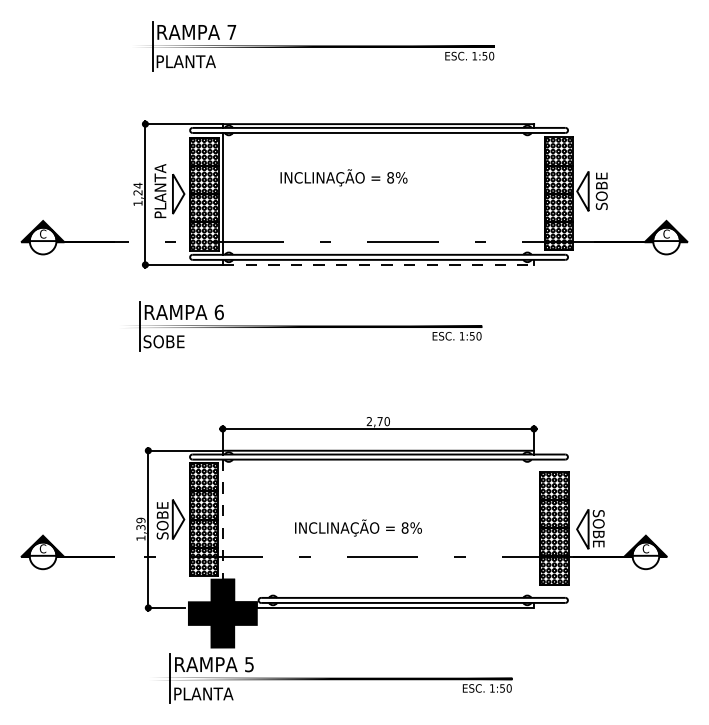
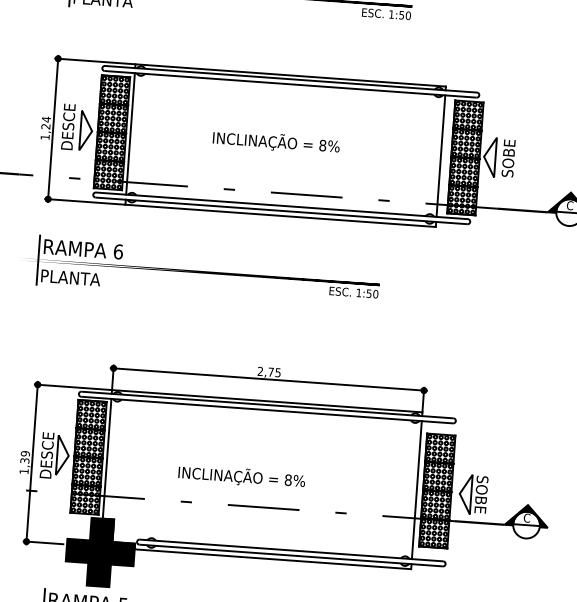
text: (343, 177) -> (275, 141), moved
text: (160, 191) -> (68, 127), PLANTA -> DESCE
line: (534, 193) -> (441, 155), added
line: (378, 264) -> (280, 215), dashed -> solid
text: (173, 341) -> (70, 277), SOBE -> PLANTA
text: (386, 421) -> (277, 372), 2,70 -> 2,75
text: (162, 520) -> (46, 455), SOBE -> DESCE
line: (222, 520) -> (106, 459), dashed -> solid
line: (533, 528) -> (416, 489), added

